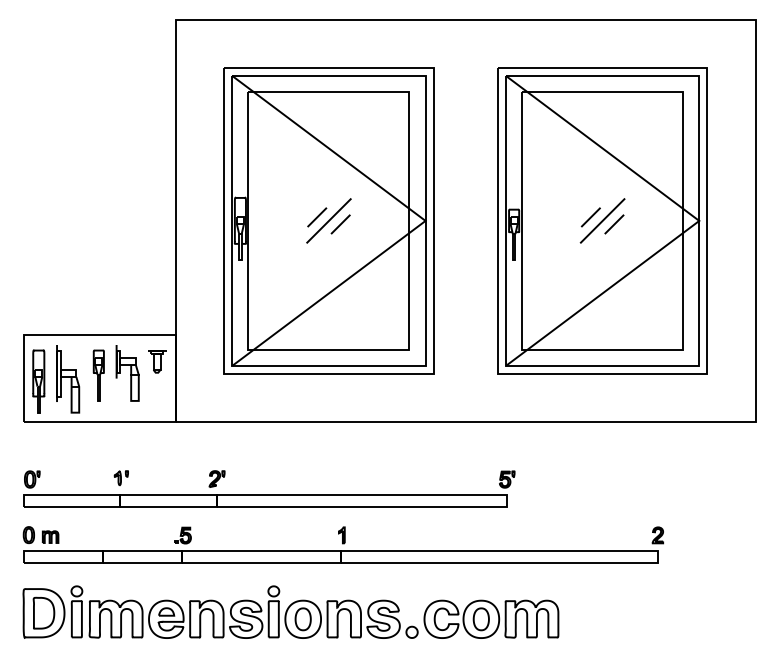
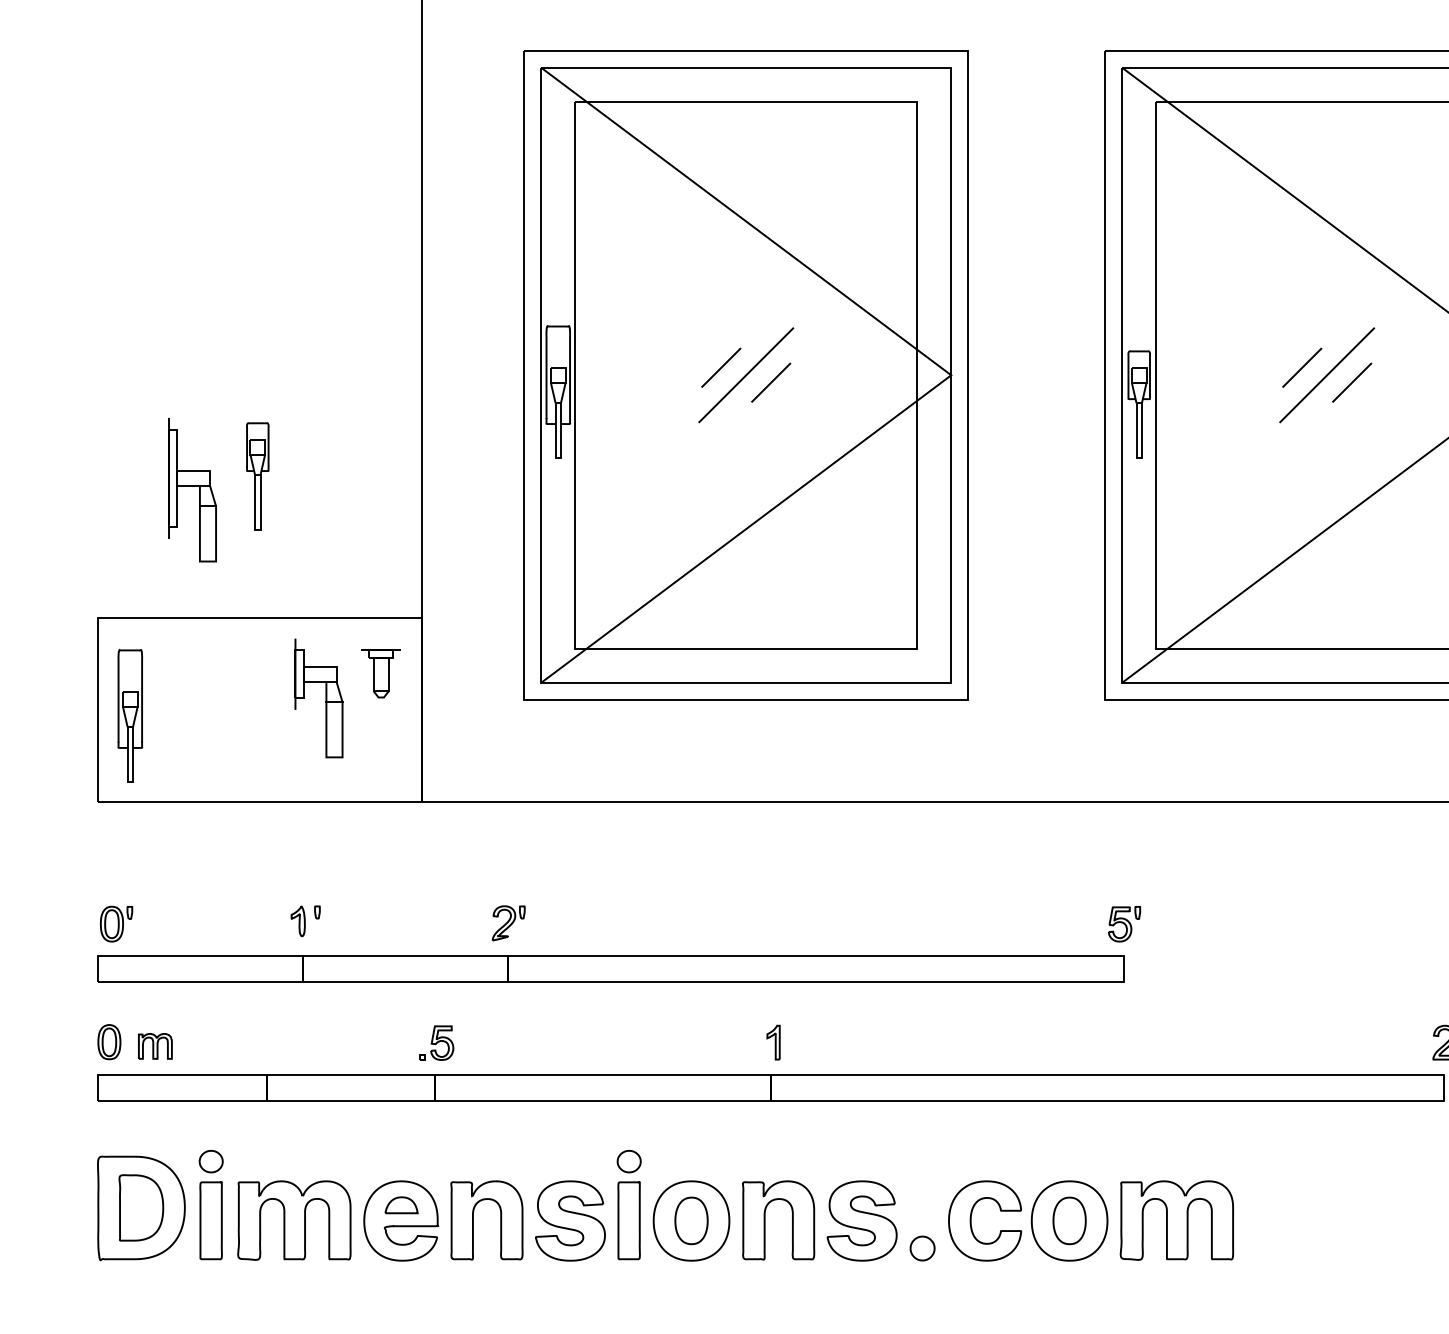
part: (98, 375) -> (257, 476), moved
part: (68, 379) -> (193, 491), moved

